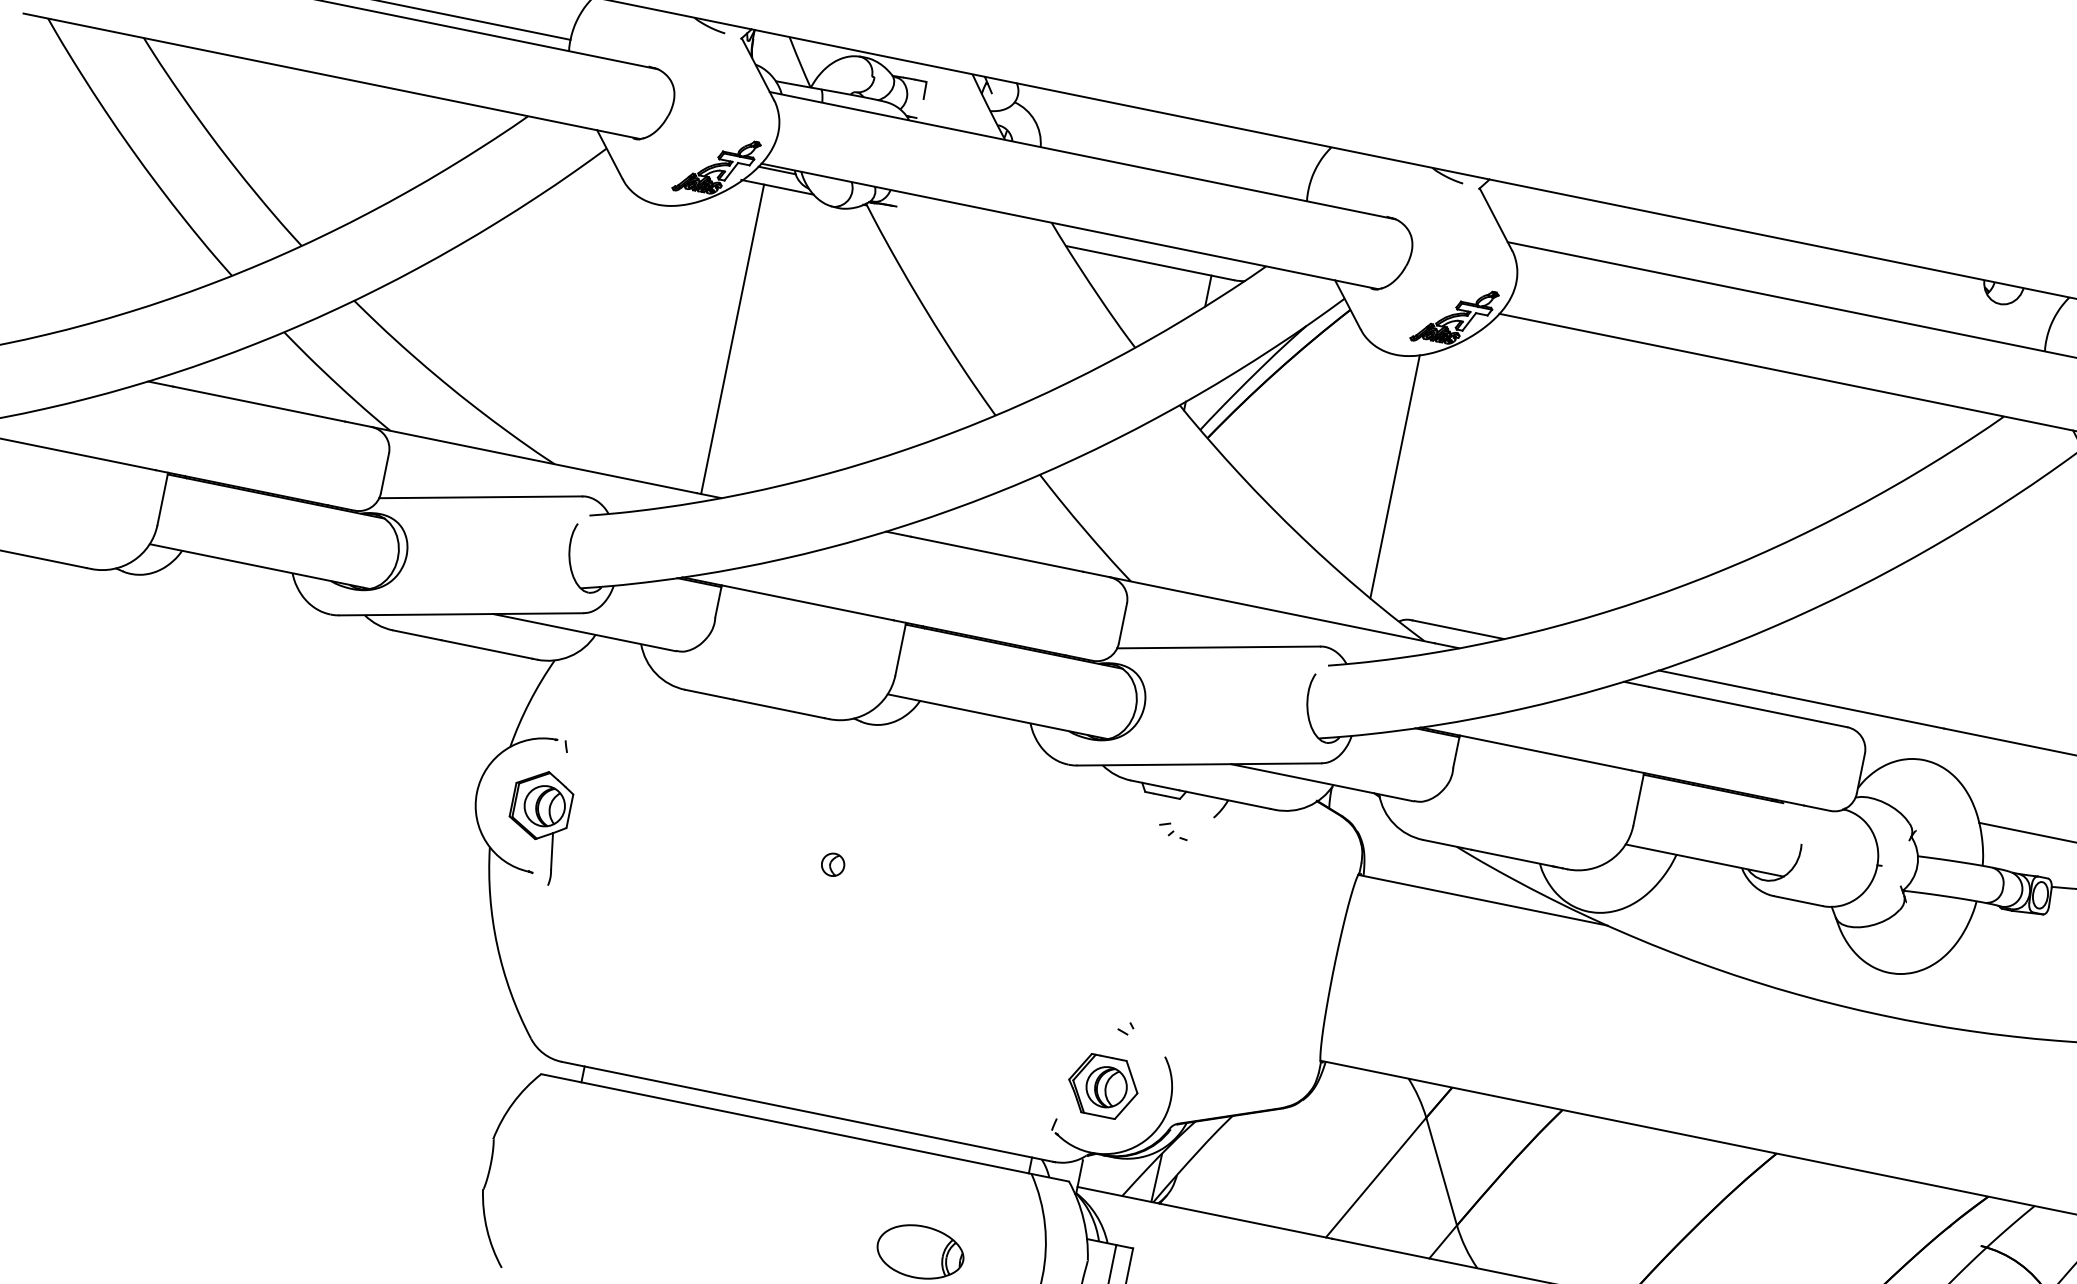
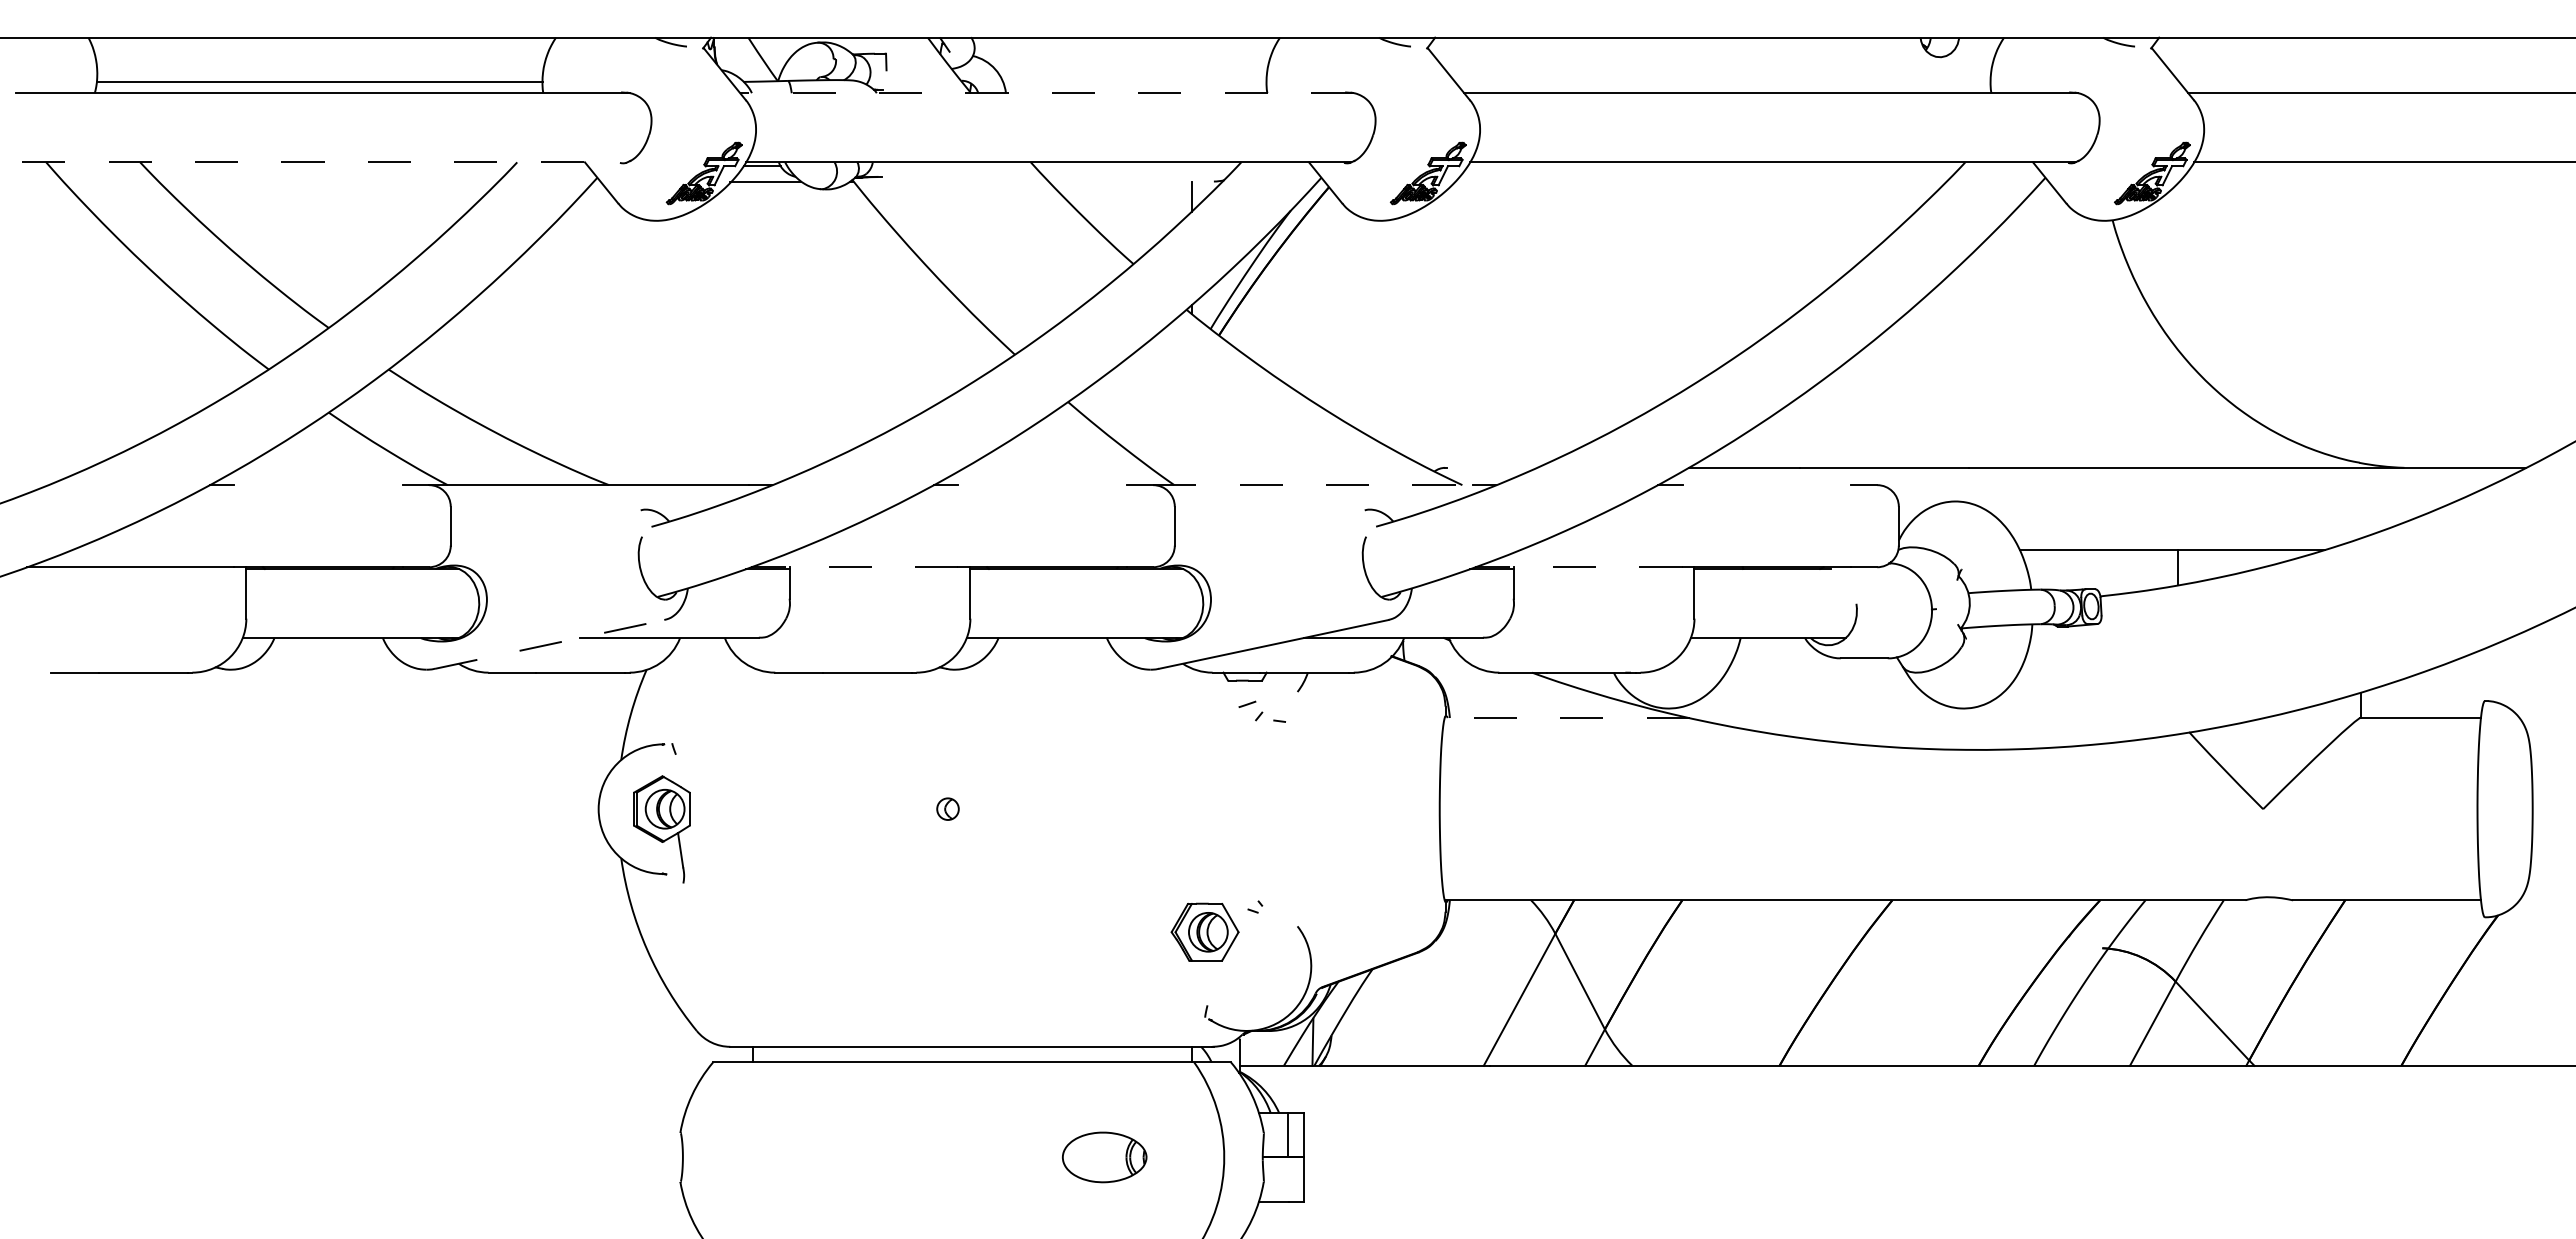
line: (331, 76) -> (324, 162), solid -> dashed
line: (1081, 155) -> (1046, 93), solid -> dashed
line: (1150, 263) -> (1131, 181), removed
line: (732, 339) -> (752, 333), removed
line: (258, 404) -> (318, 485), removed
line: (1395, 476) -> (1403, 335), removed
line: (480, 497) -> (545, 530), removed
line: (996, 554) -> (1042, 485), removed
line: (787, 599) -> (854, 567), solid -> dashed
line: (1271, 610) -> (1312, 485), solid -> dashed
line: (462, 614) -> (550, 644), solid -> dashed
line: (1457, 629) -> (1491, 467), removed
line: (1218, 647) -> (1269, 530), removed
line: (1734, 704) -> (1766, 485), removed
line: (1525, 749) -> (1578, 567), solid -> dashed
part: (1173, 830) -> (1262, 711), size x1.6
line: (1483, 900) -> (1567, 718), solid -> dashed
part: (1102, 1085) -> (1204, 931), moved

